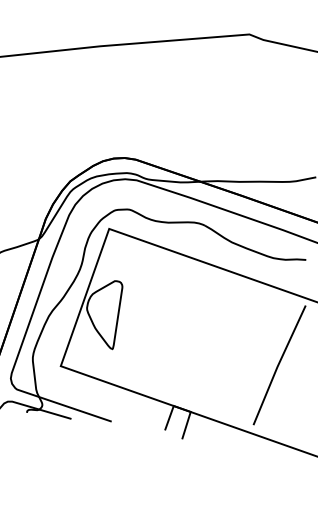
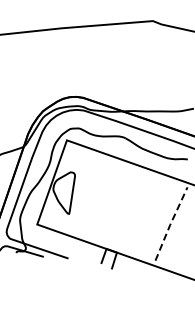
line: (278, 366) -> (170, 224), solid -> dashed

